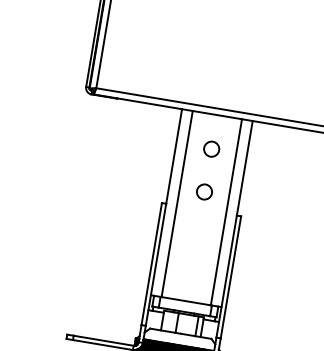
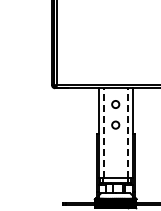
line: (176, 203) -> (103, 132), solid -> dashed
line: (226, 211) -> (127, 132), solid -> dashed

